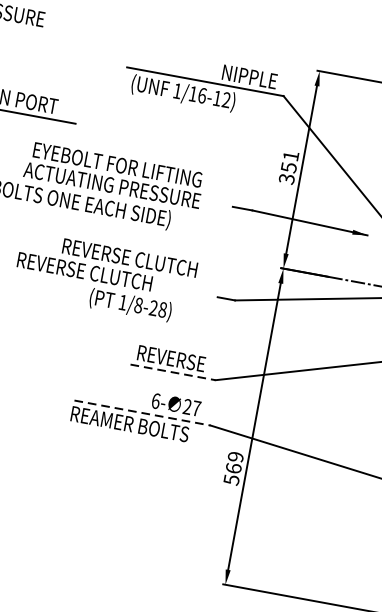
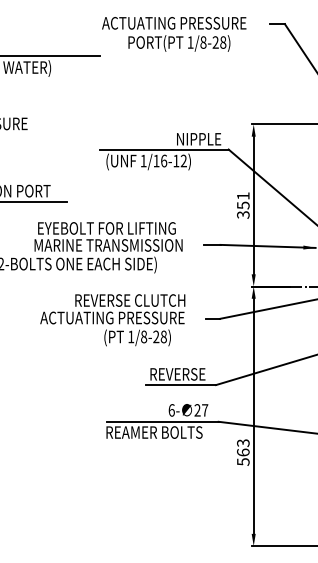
text: (114, 185) -> (107, 245), ACTUATING PRESSURE -> MARINE TRANSMISSION
text: (104, 274) -> (112, 317), REVERSE CLUTCH -> ACTUATING PRESSURE
line: (173, 372) -> (181, 385), dashed -> solid
line: (142, 412) -> (162, 421), dashed -> solid
text: (236, 456) -> (243, 442), 569 -> 563

